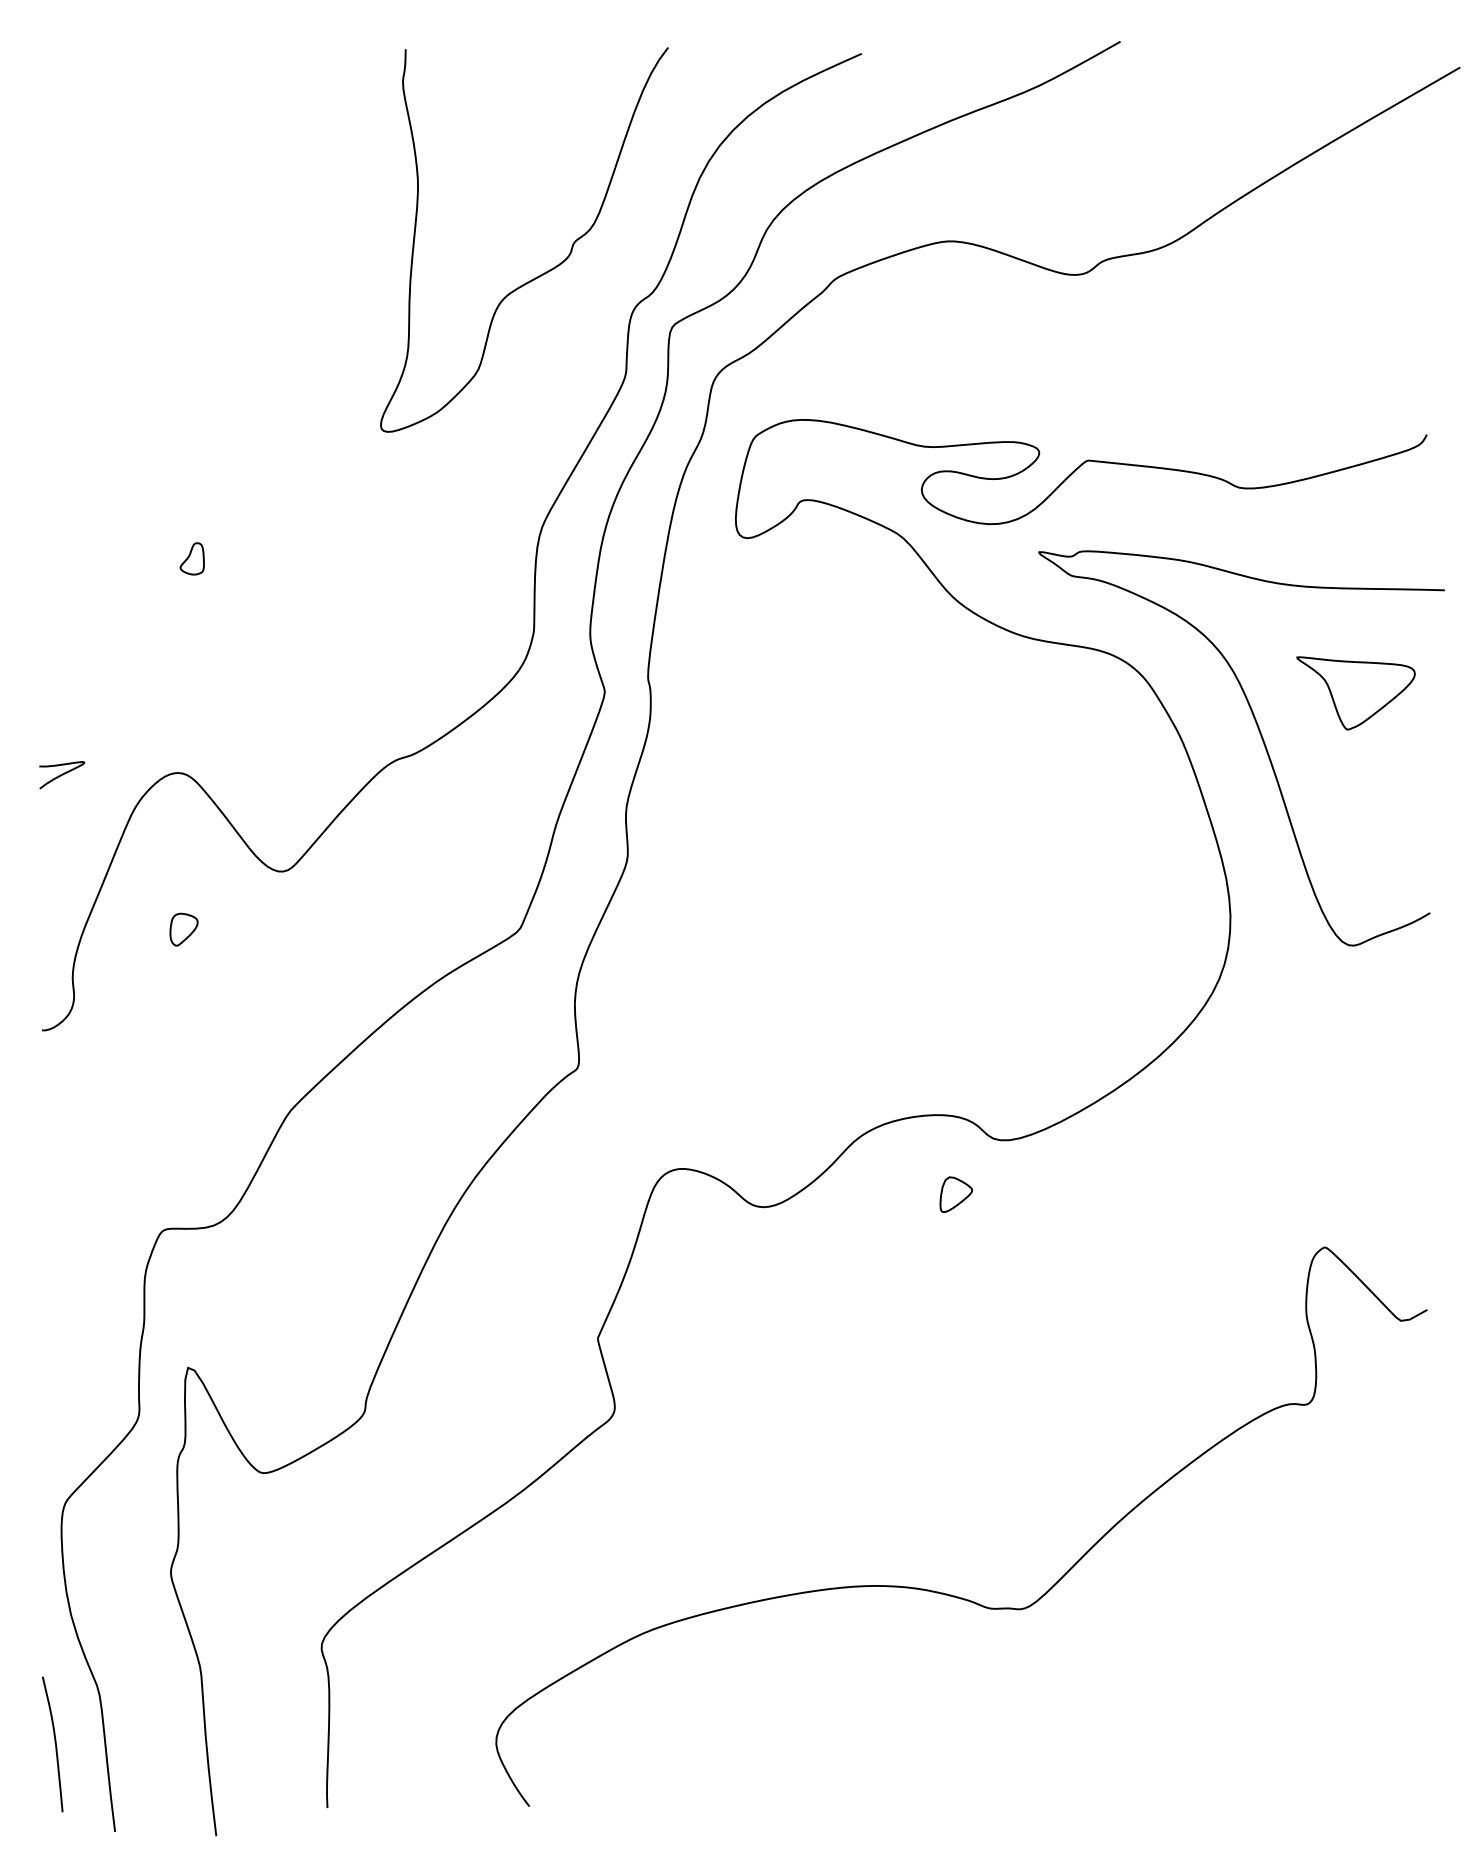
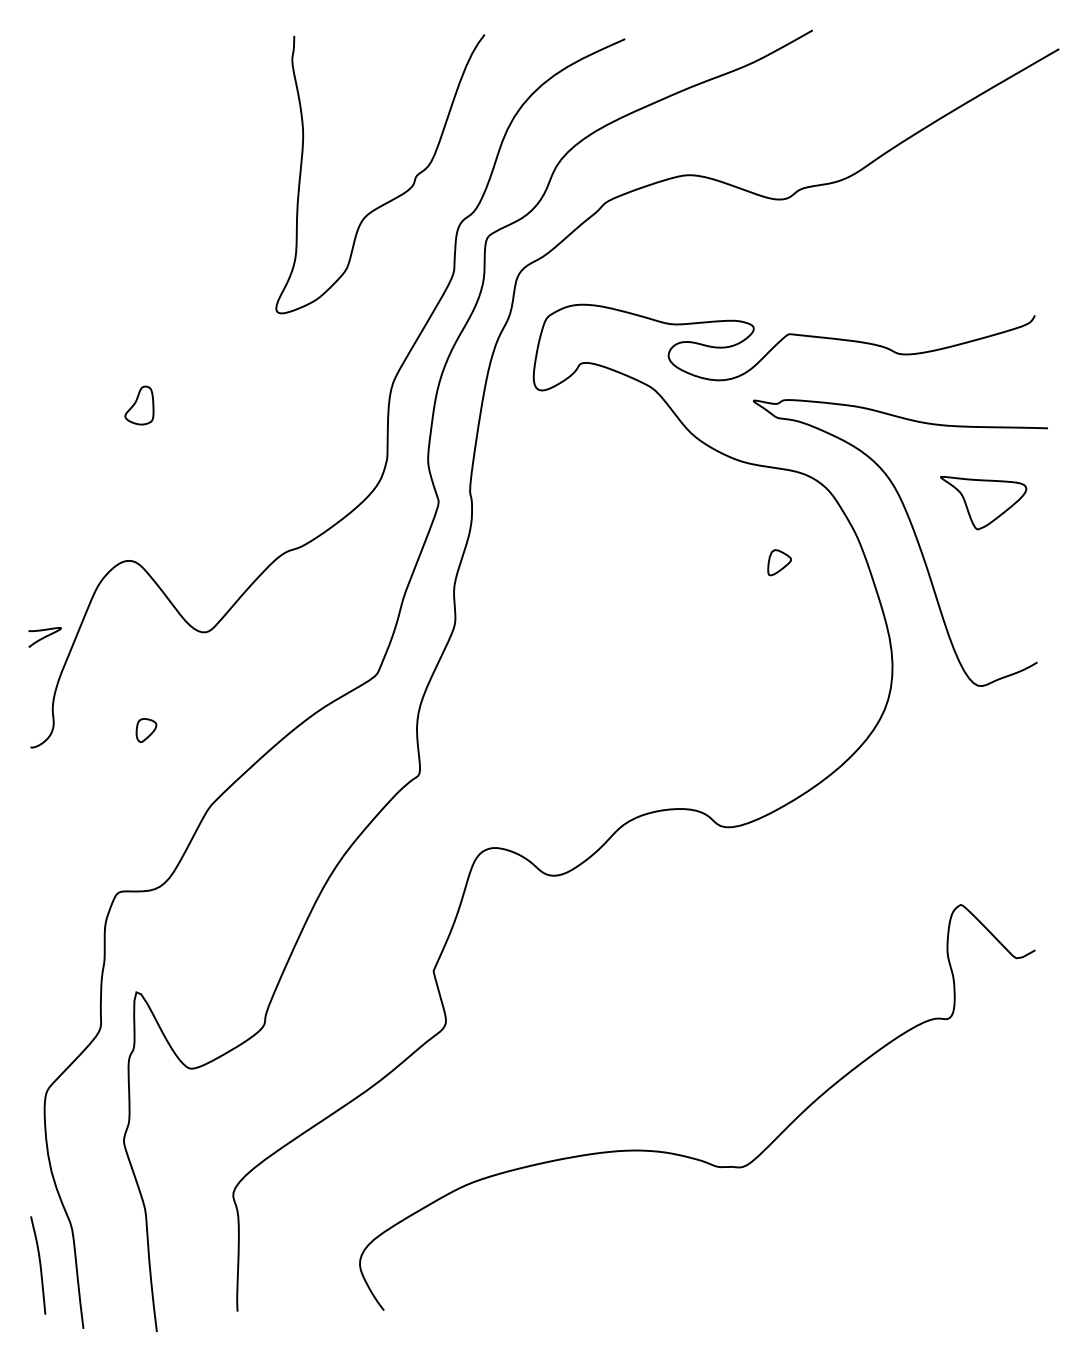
part: (192, 558) -> (139, 405), size x1.67
curve: (61, 775) -> (44, 637), moved
part: (184, 929) -> (146, 730), moved
part: (956, 1194) -> (779, 562), moved

